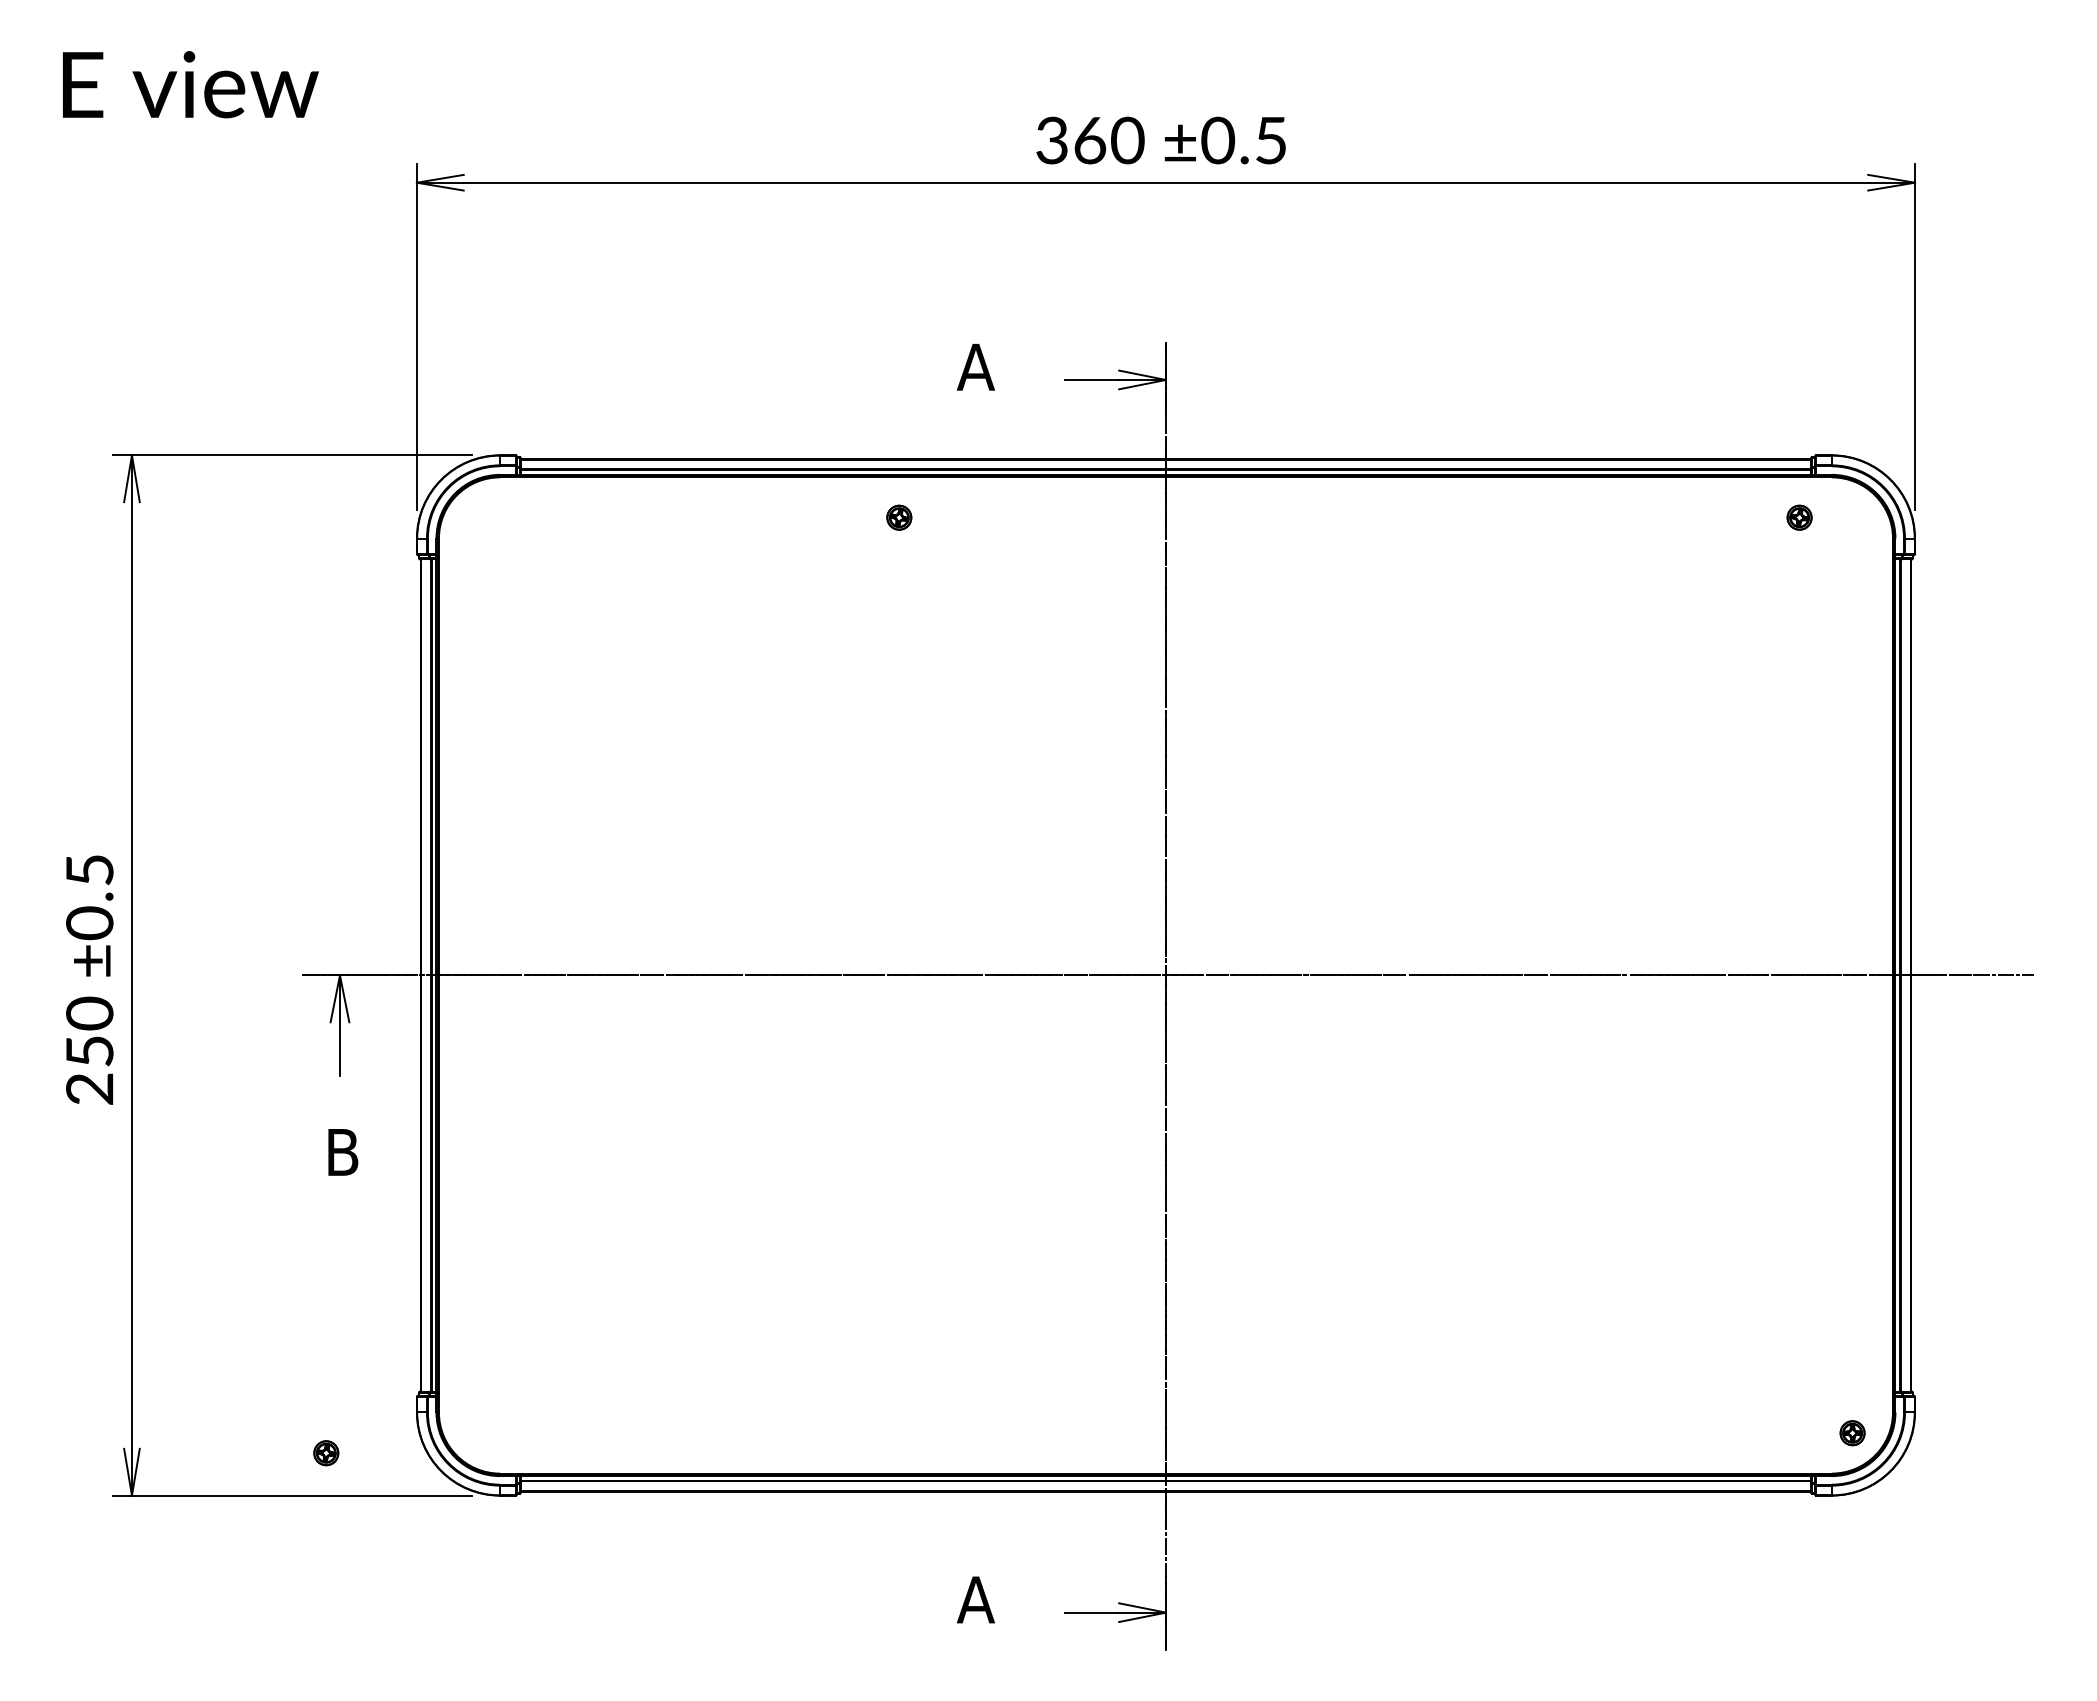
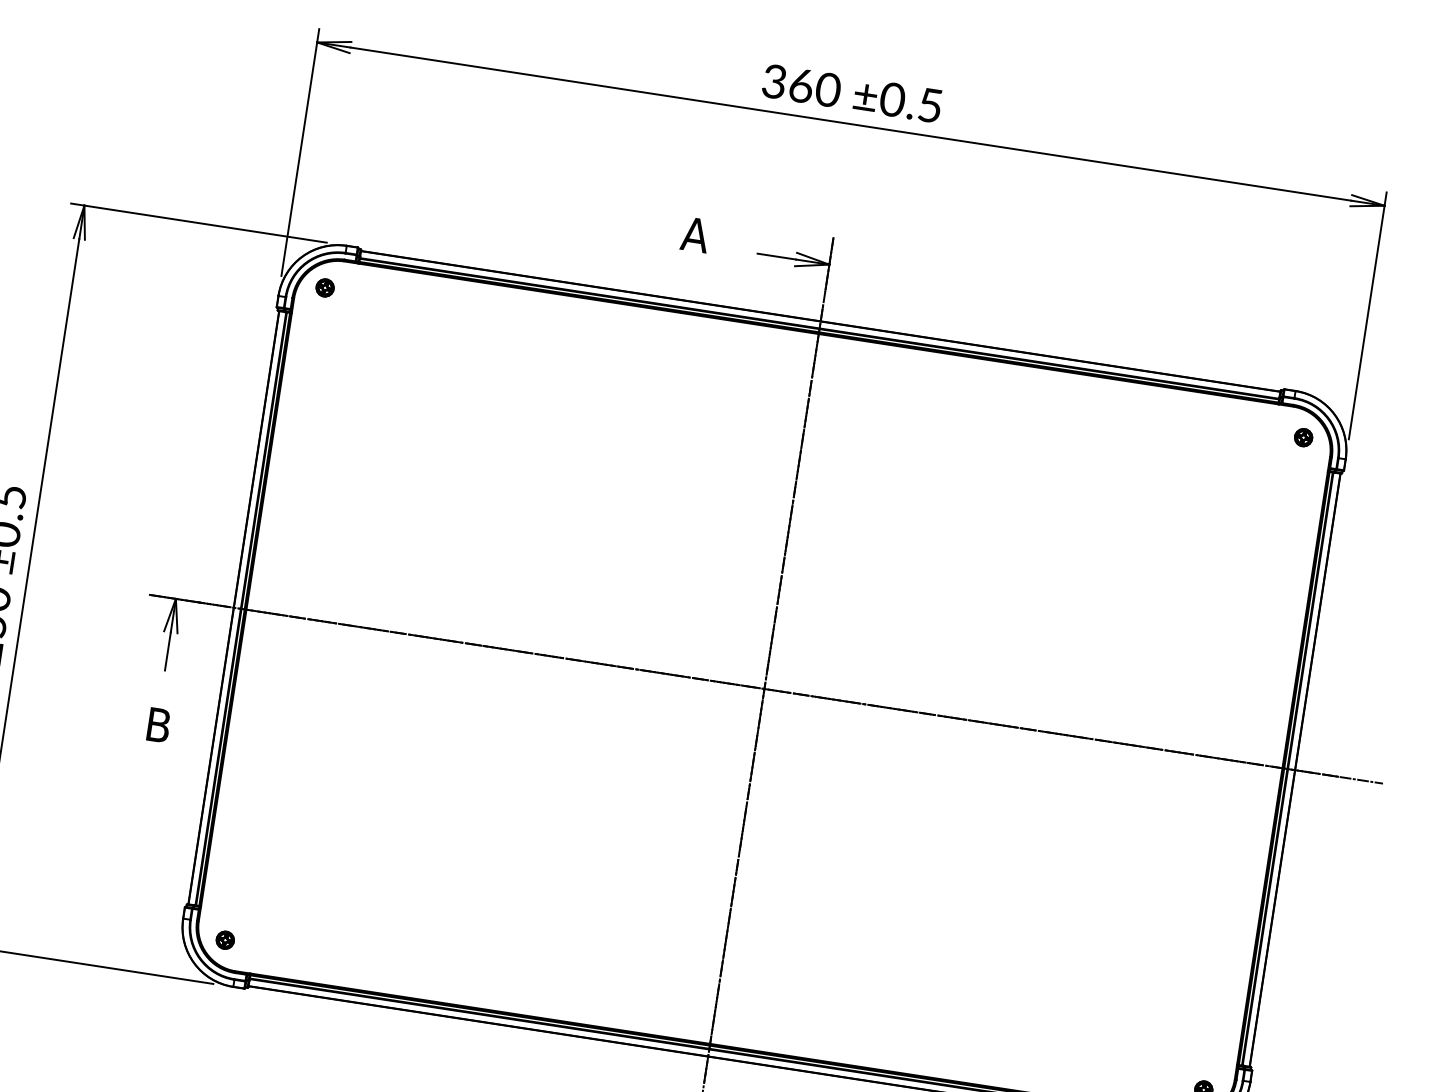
part: (899, 517) -> (325, 287), moved
part: (1799, 517) -> (1303, 437), moved
part: (326, 1453) -> (225, 940), moved

